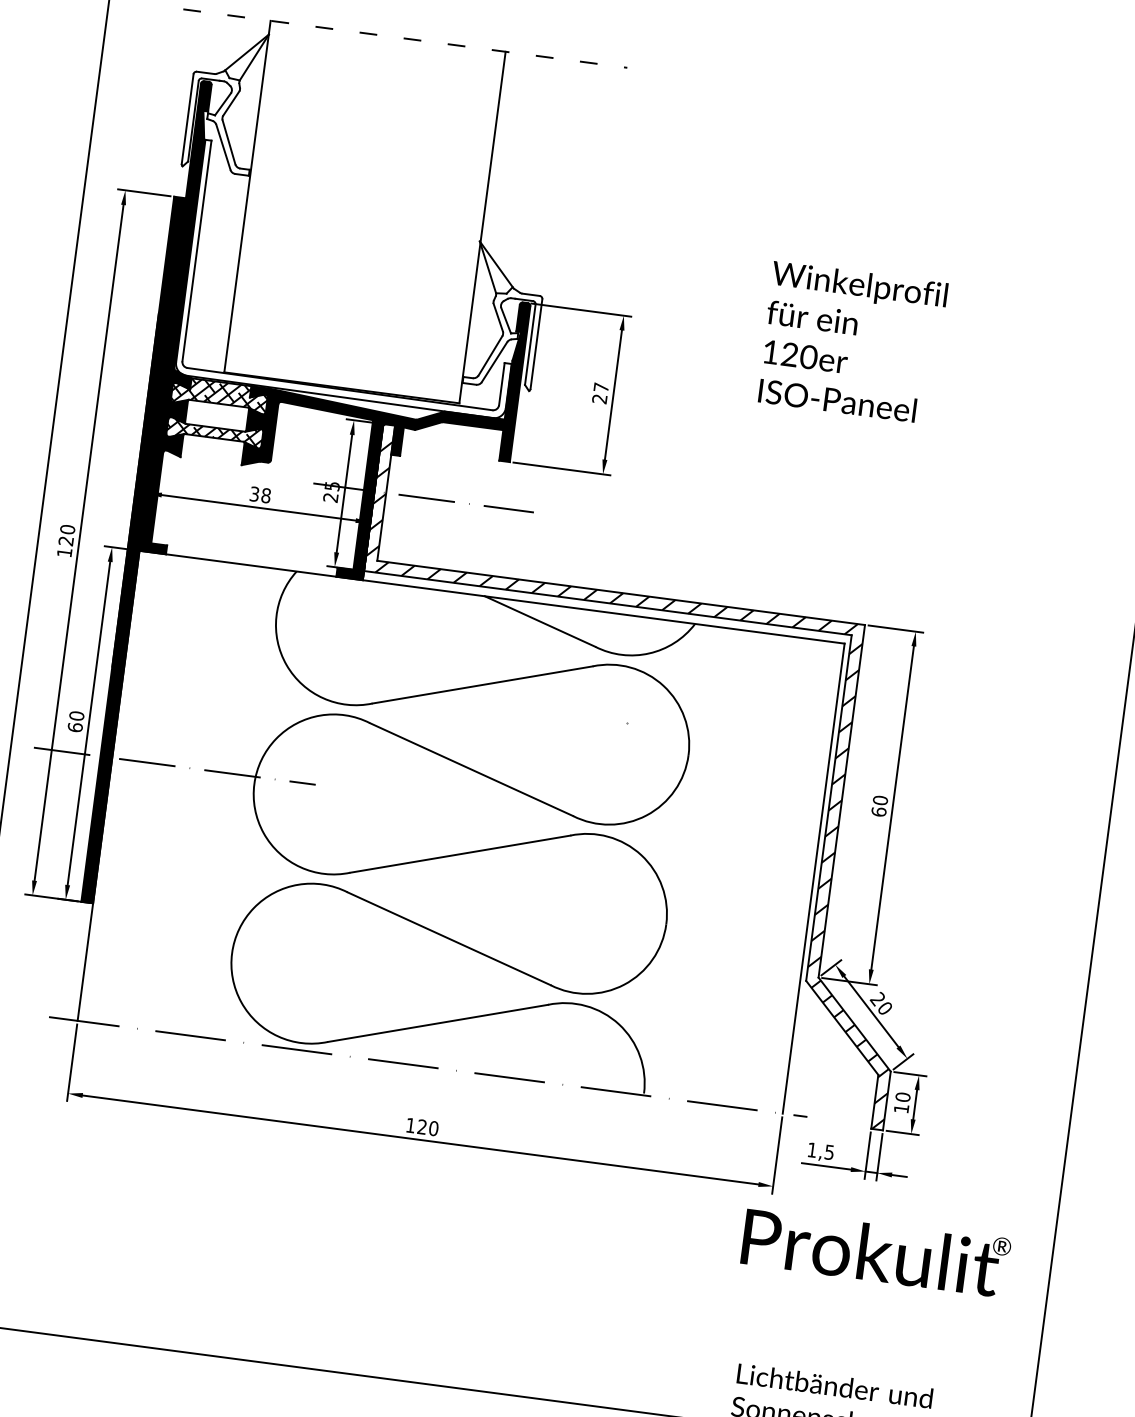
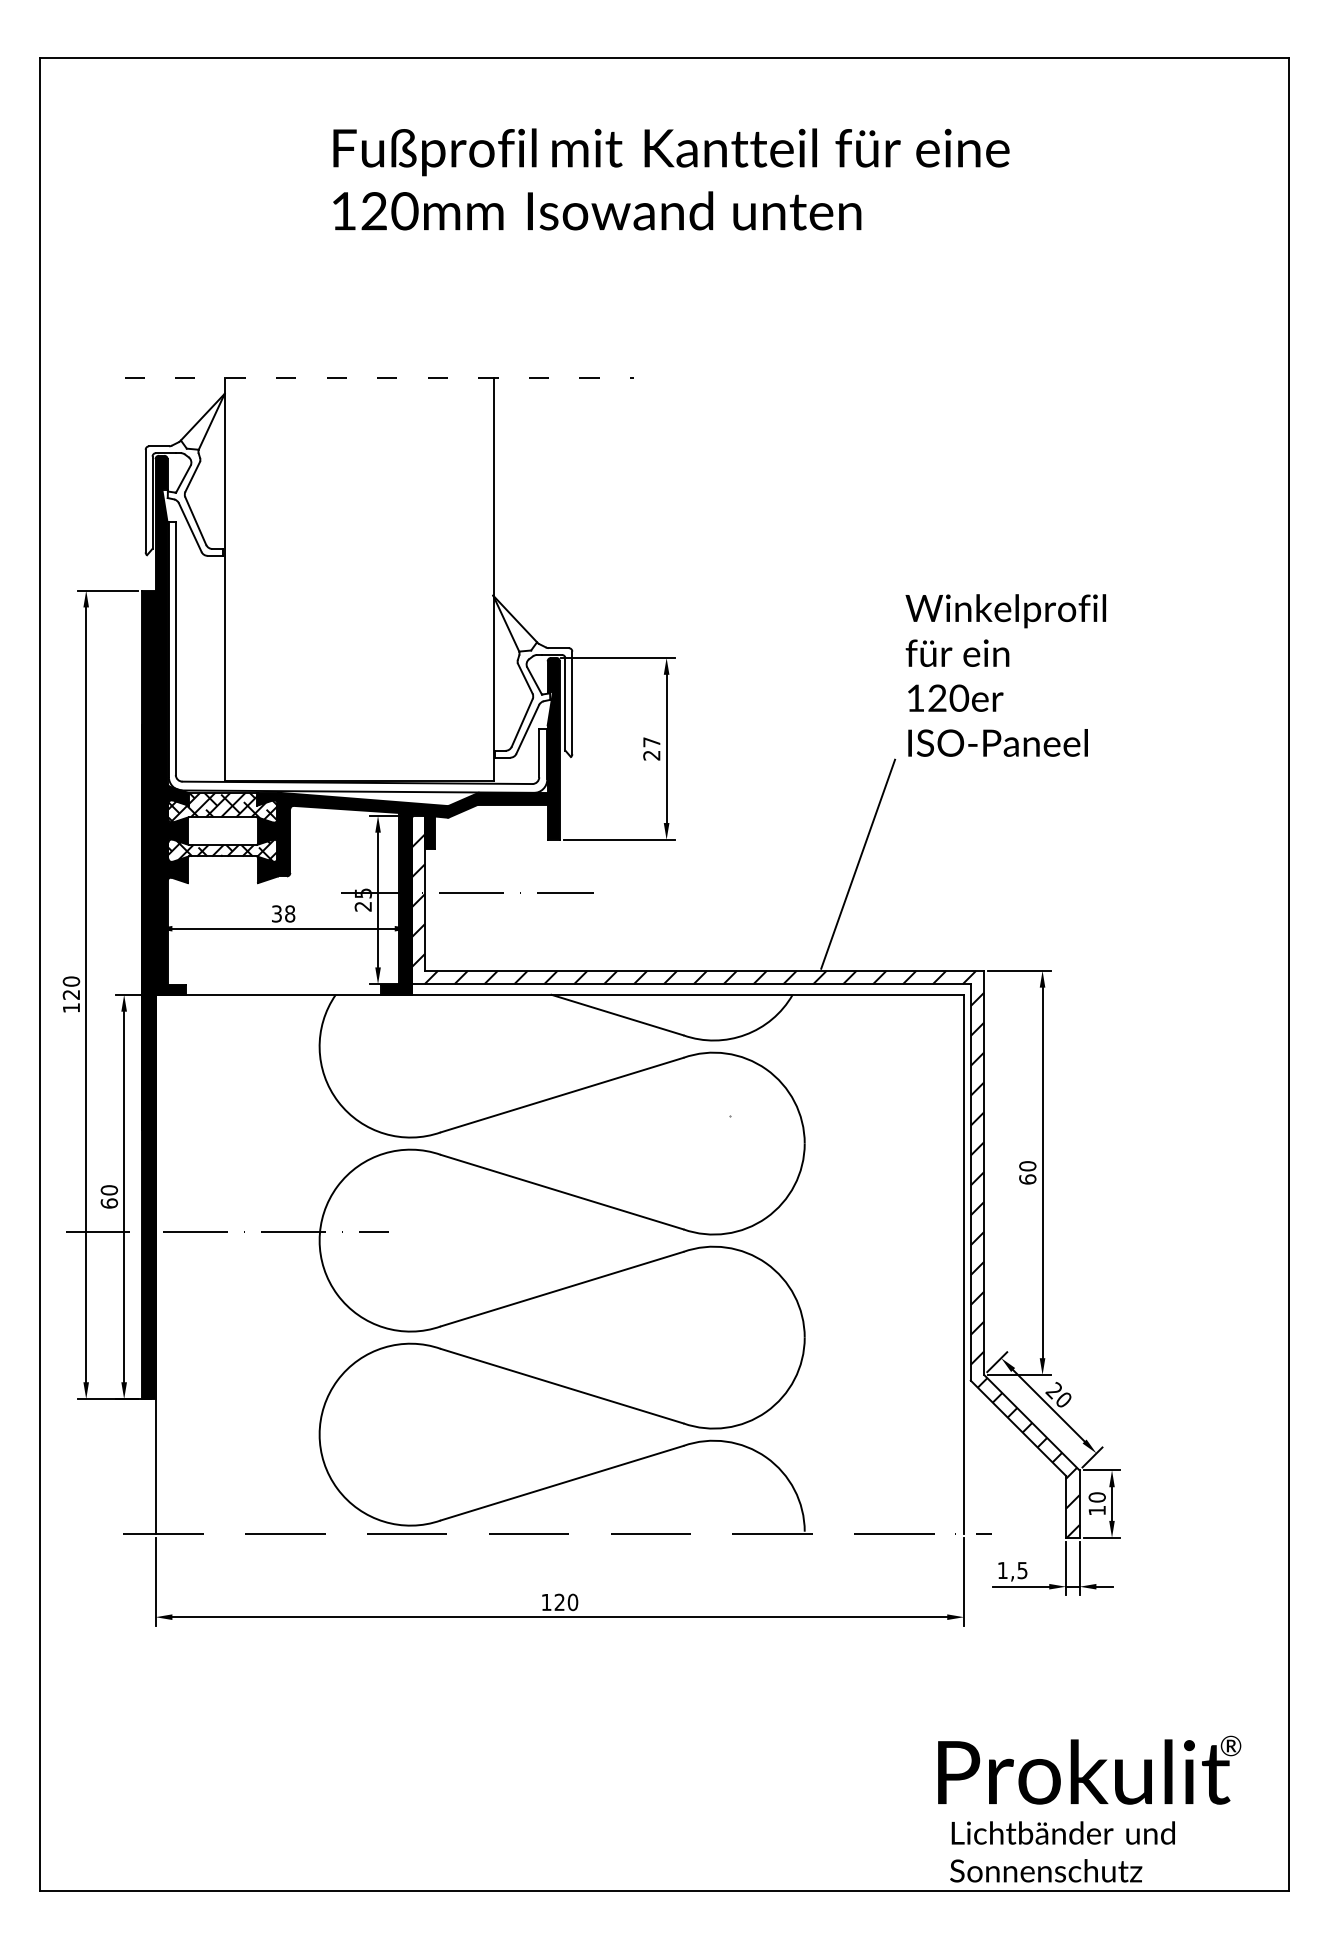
text: (851, 342) -> (1005, 675), moved
line: (767, 516) -> (858, 863), added
text: (875, 1250) -> (1089, 1769), moved

